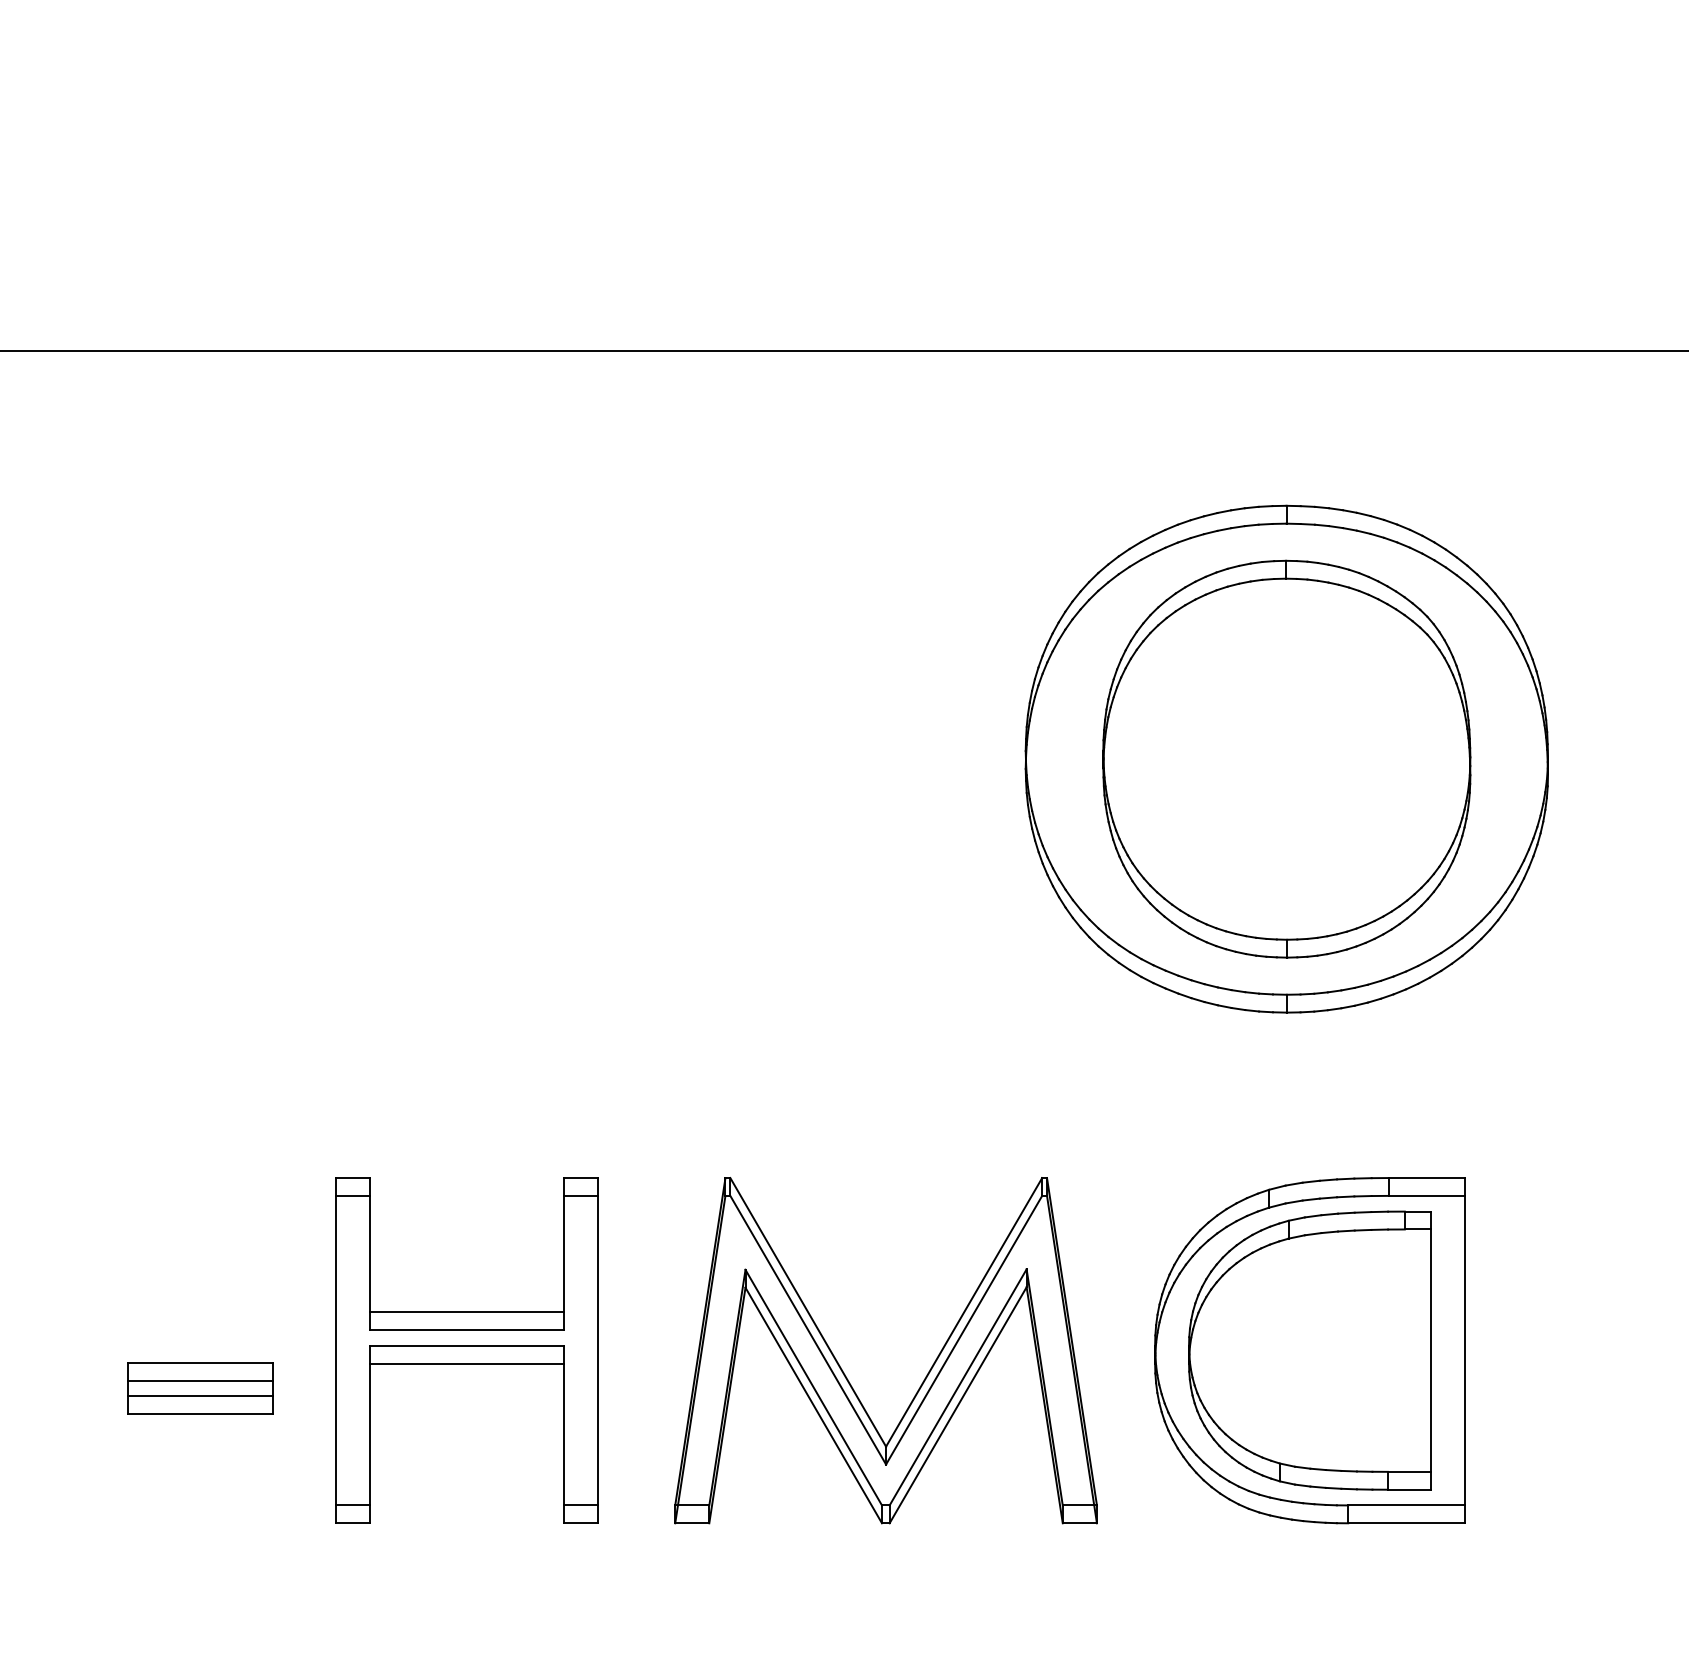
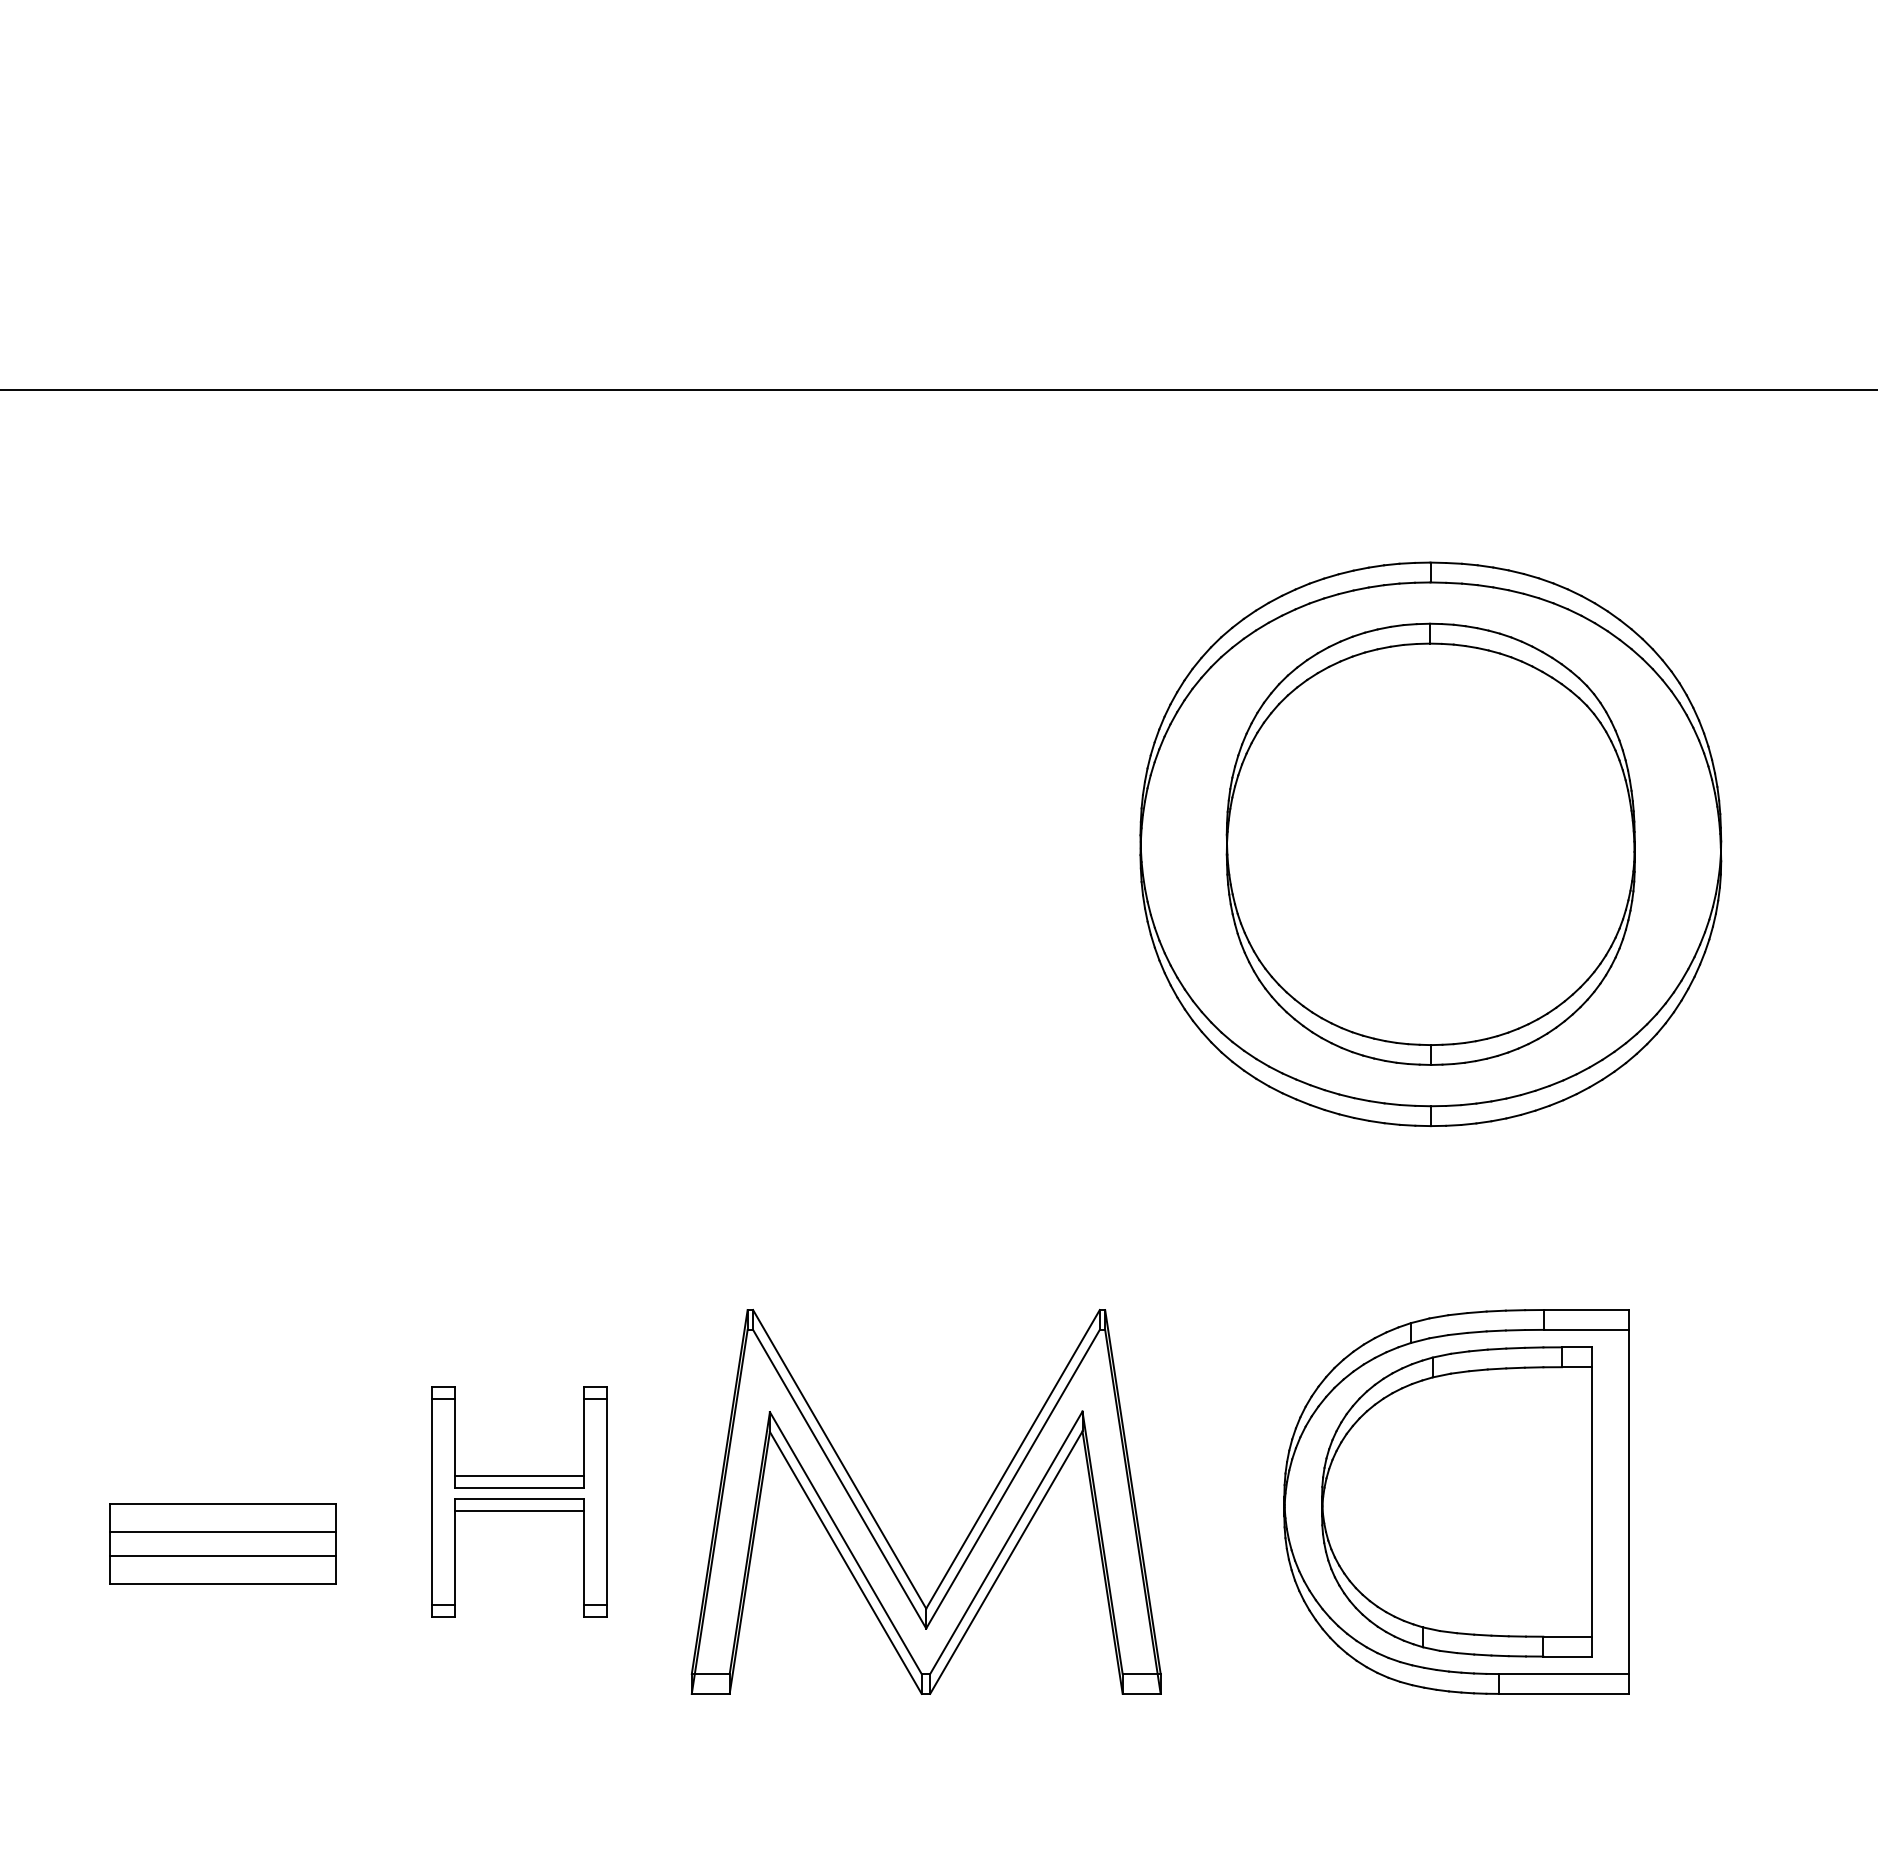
part: (467, 1350) -> (519, 1501), size x0.6
part: (844, 1371) -> (879, 1525), moved
part: (200, 1388) -> (222, 1543), size x1.4

